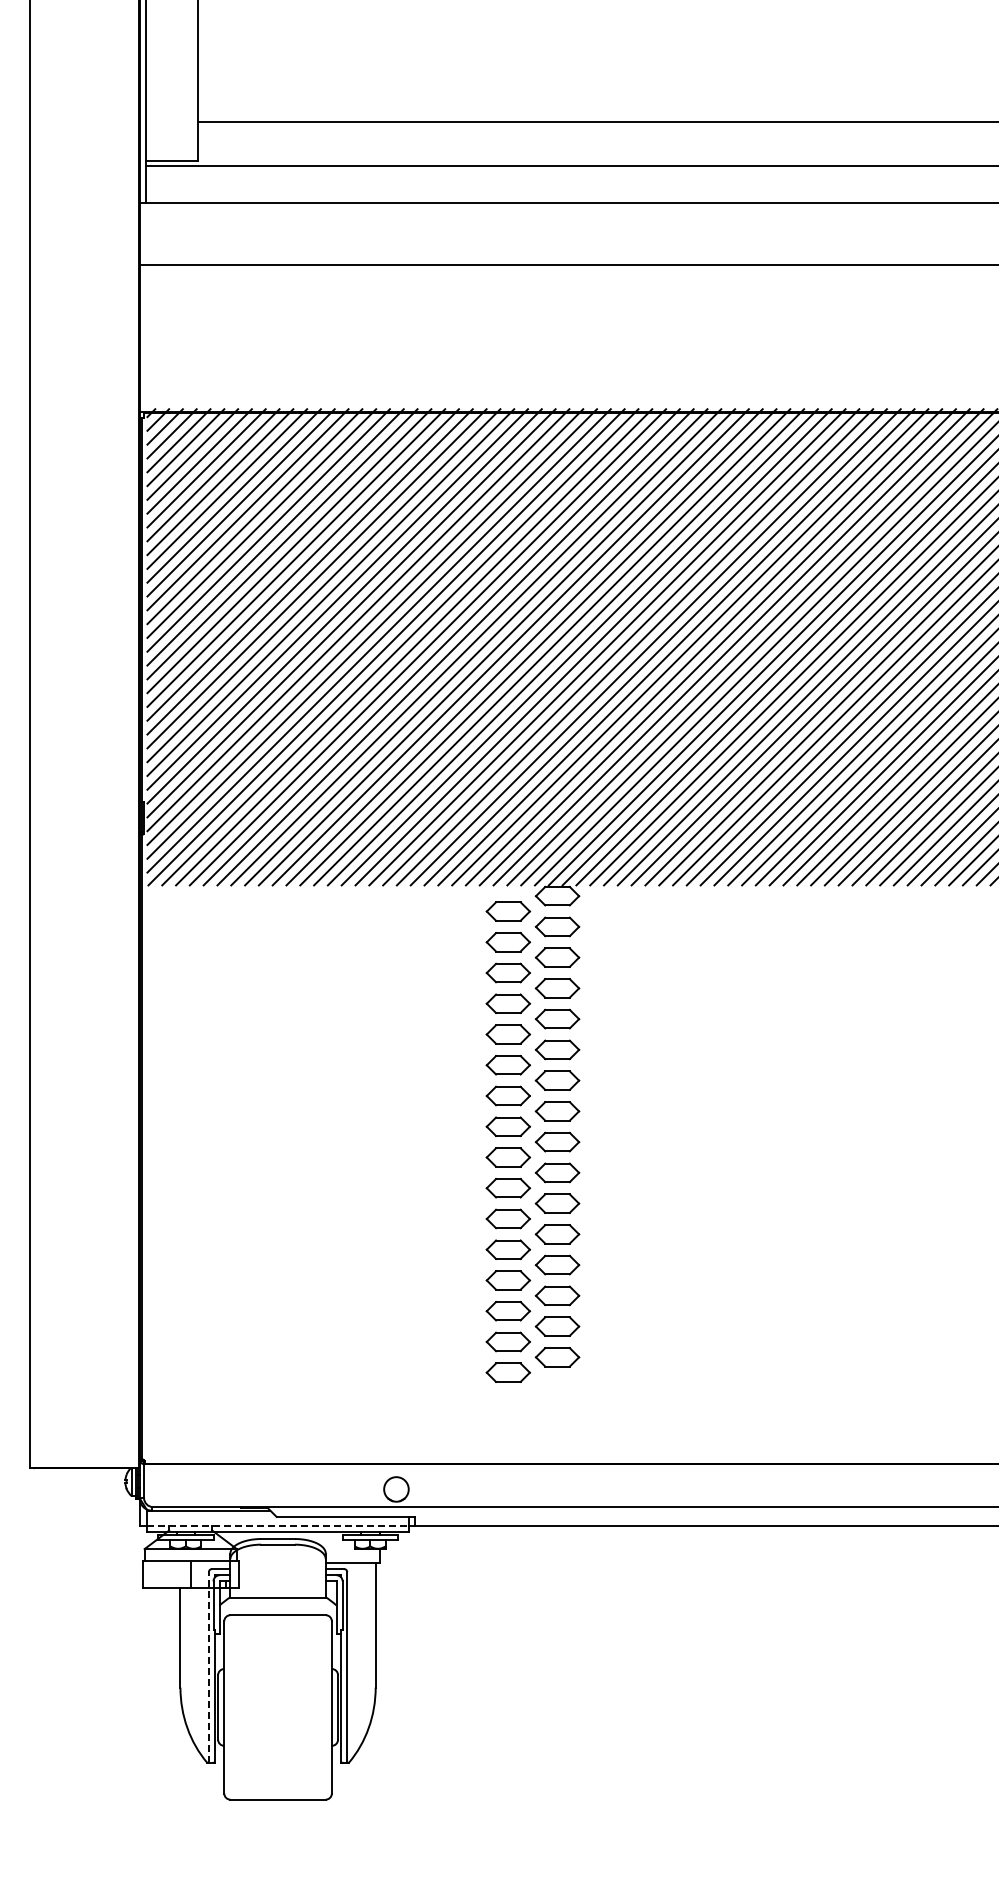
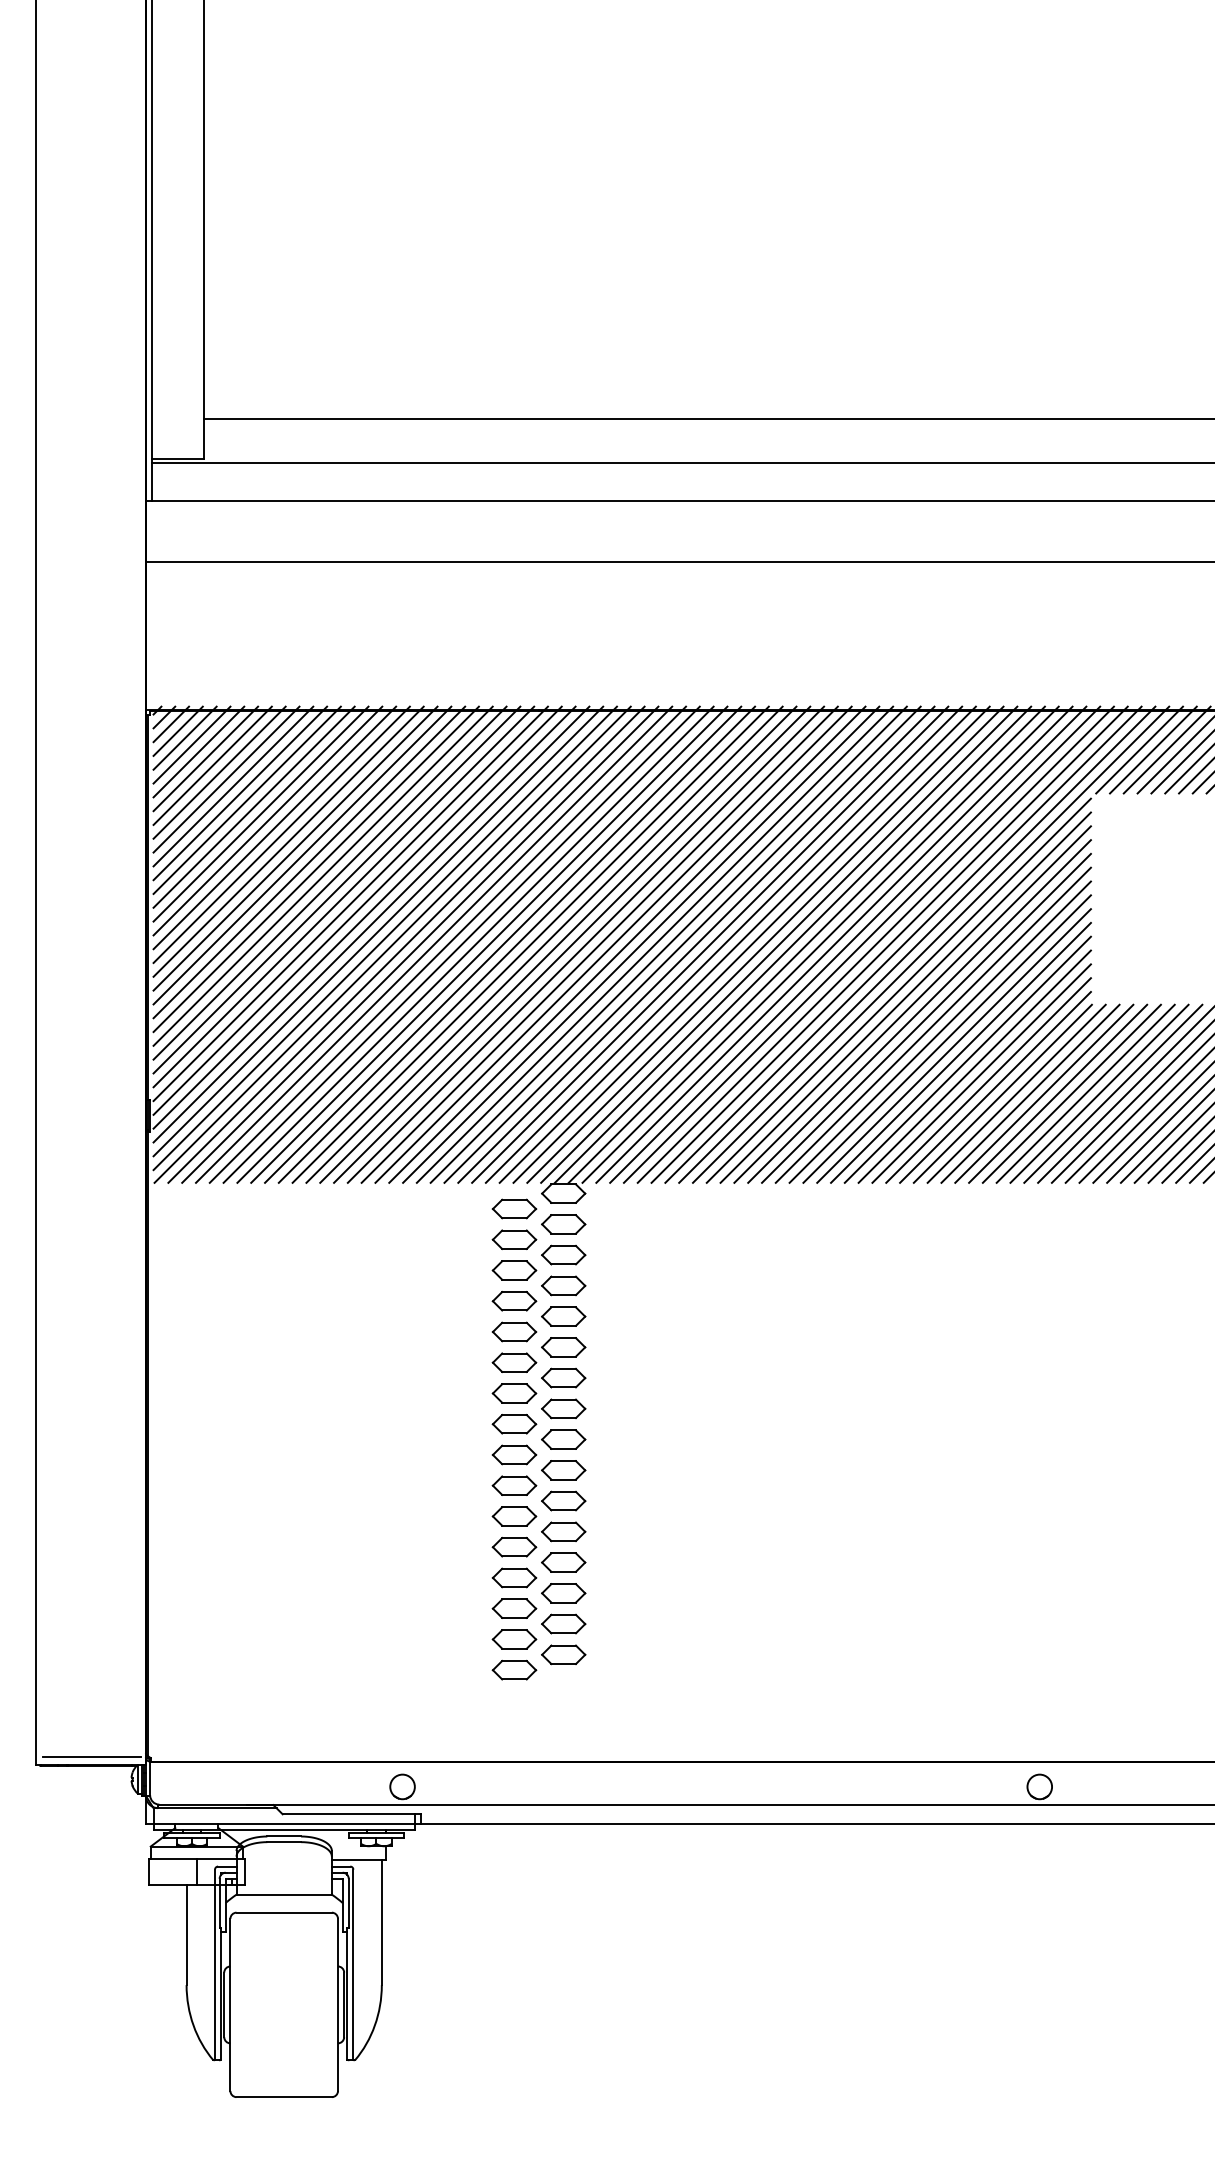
line: (85, 1460) -> (91, 1757), added
line: (278, 1526) -> (284, 1823), dashed -> solid
line: (209, 1667) -> (215, 1964), dashed -> solid

